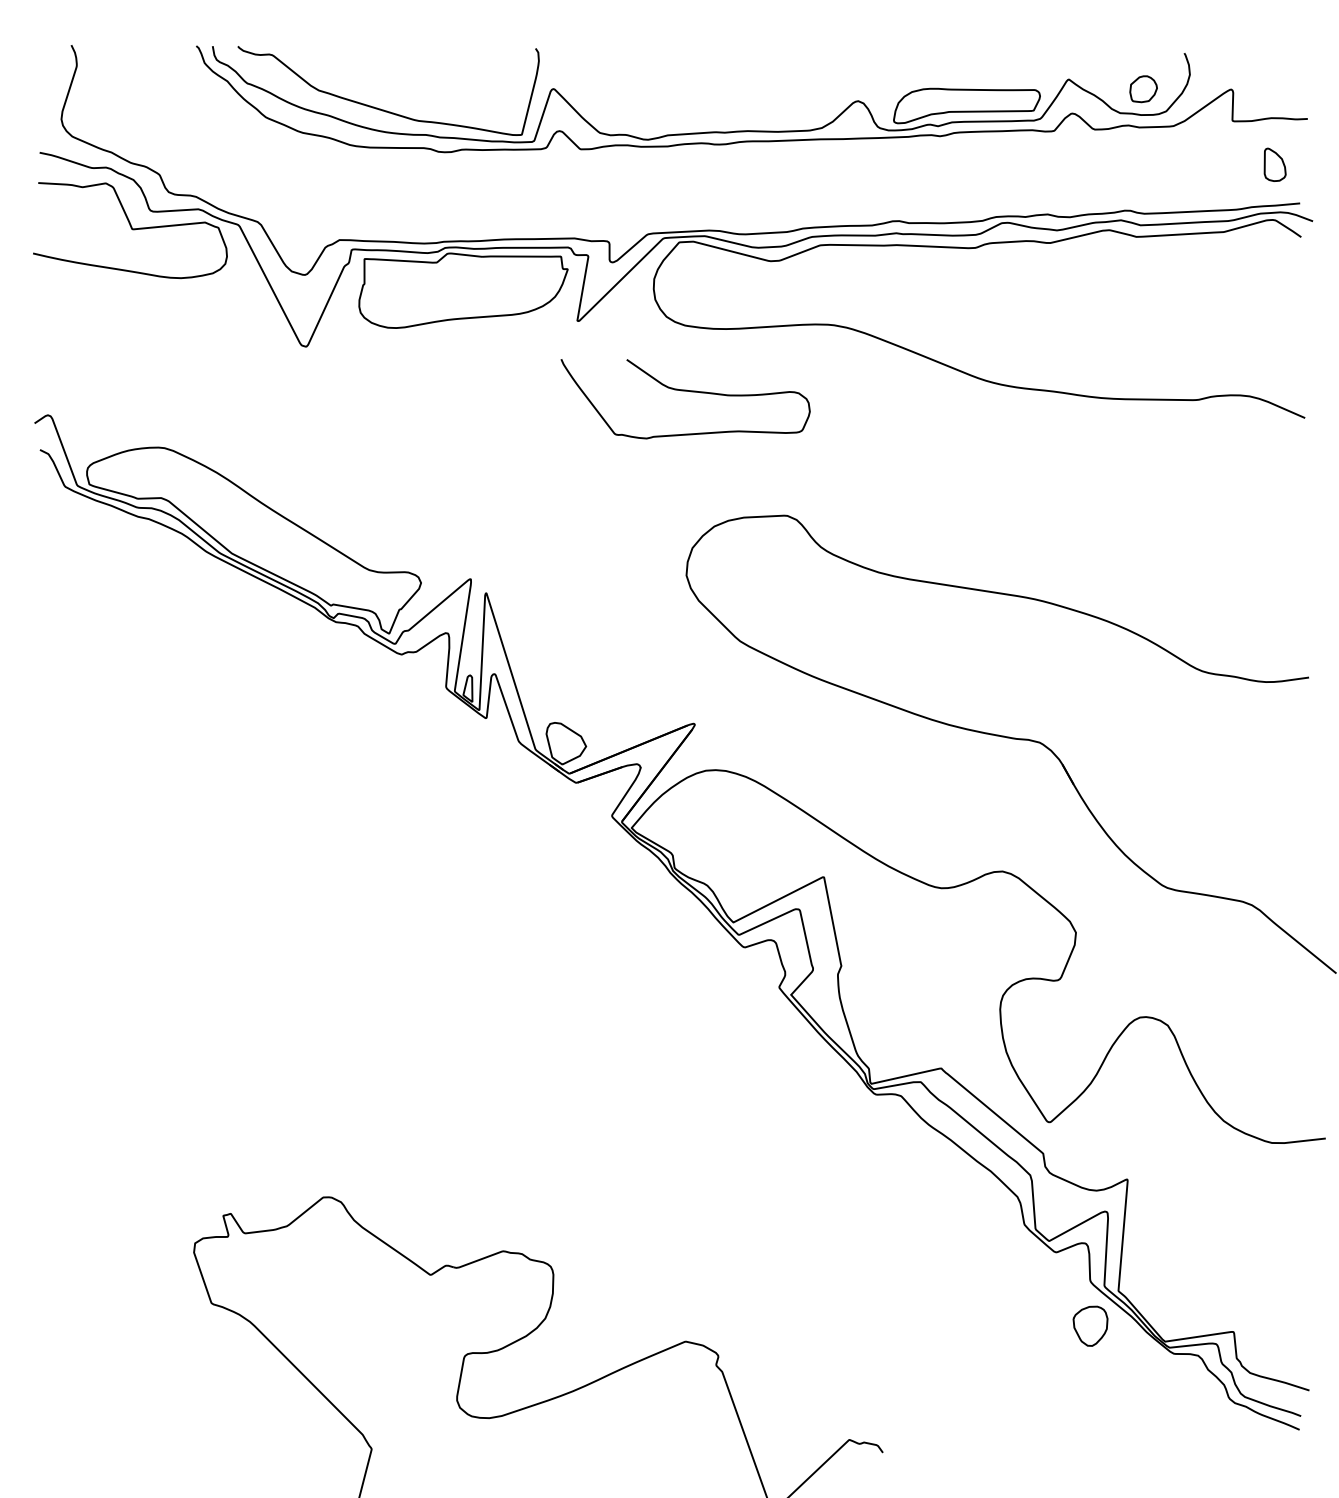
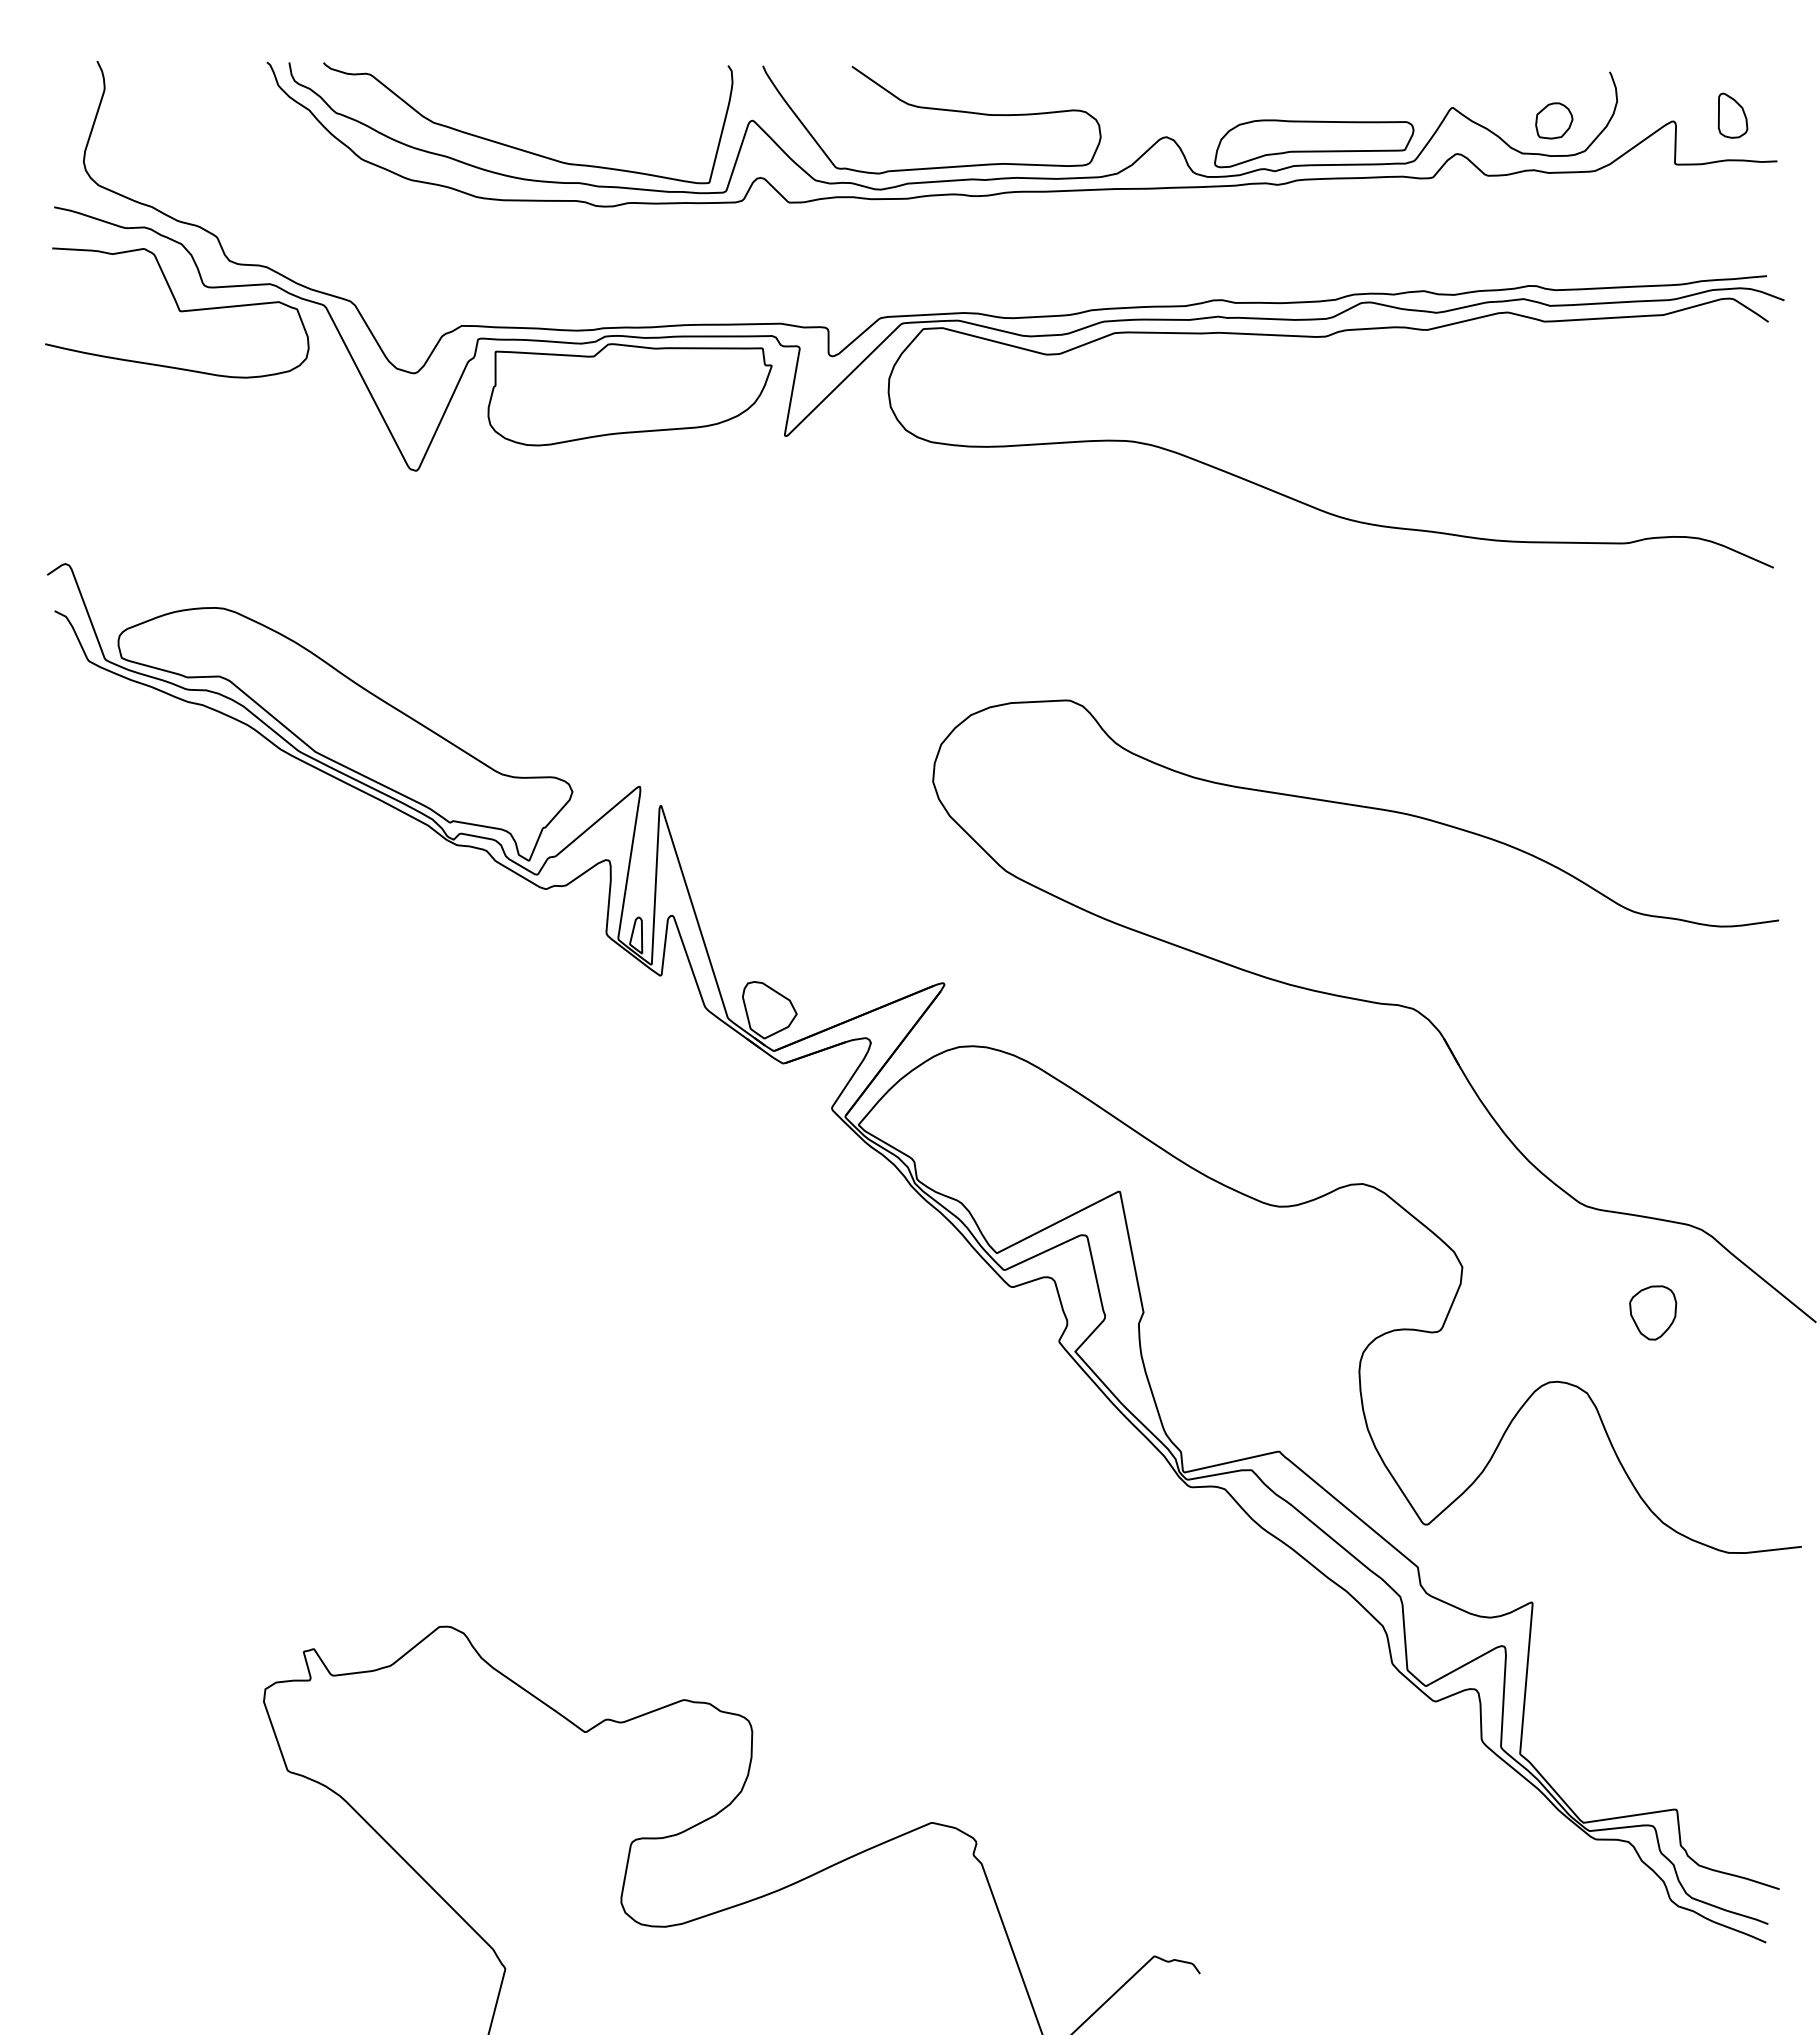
part: (1274, 164) -> (1732, 115), moved
curve: (685, 391) -> (931, 109), moved
part: (1090, 1325) -> (1653, 1312), moved

